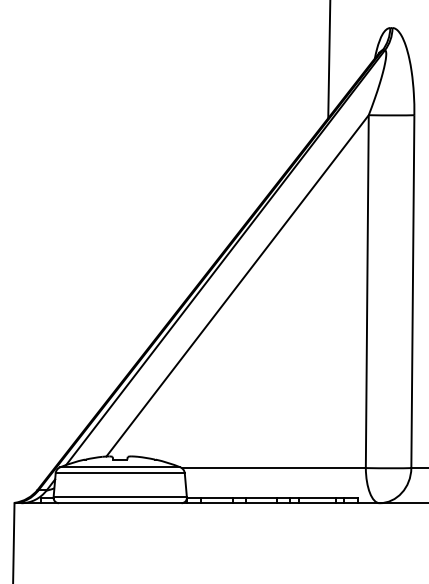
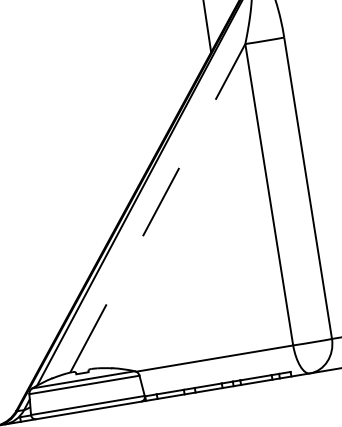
line: (237, 285) -> (157, 208), solid -> dashed

